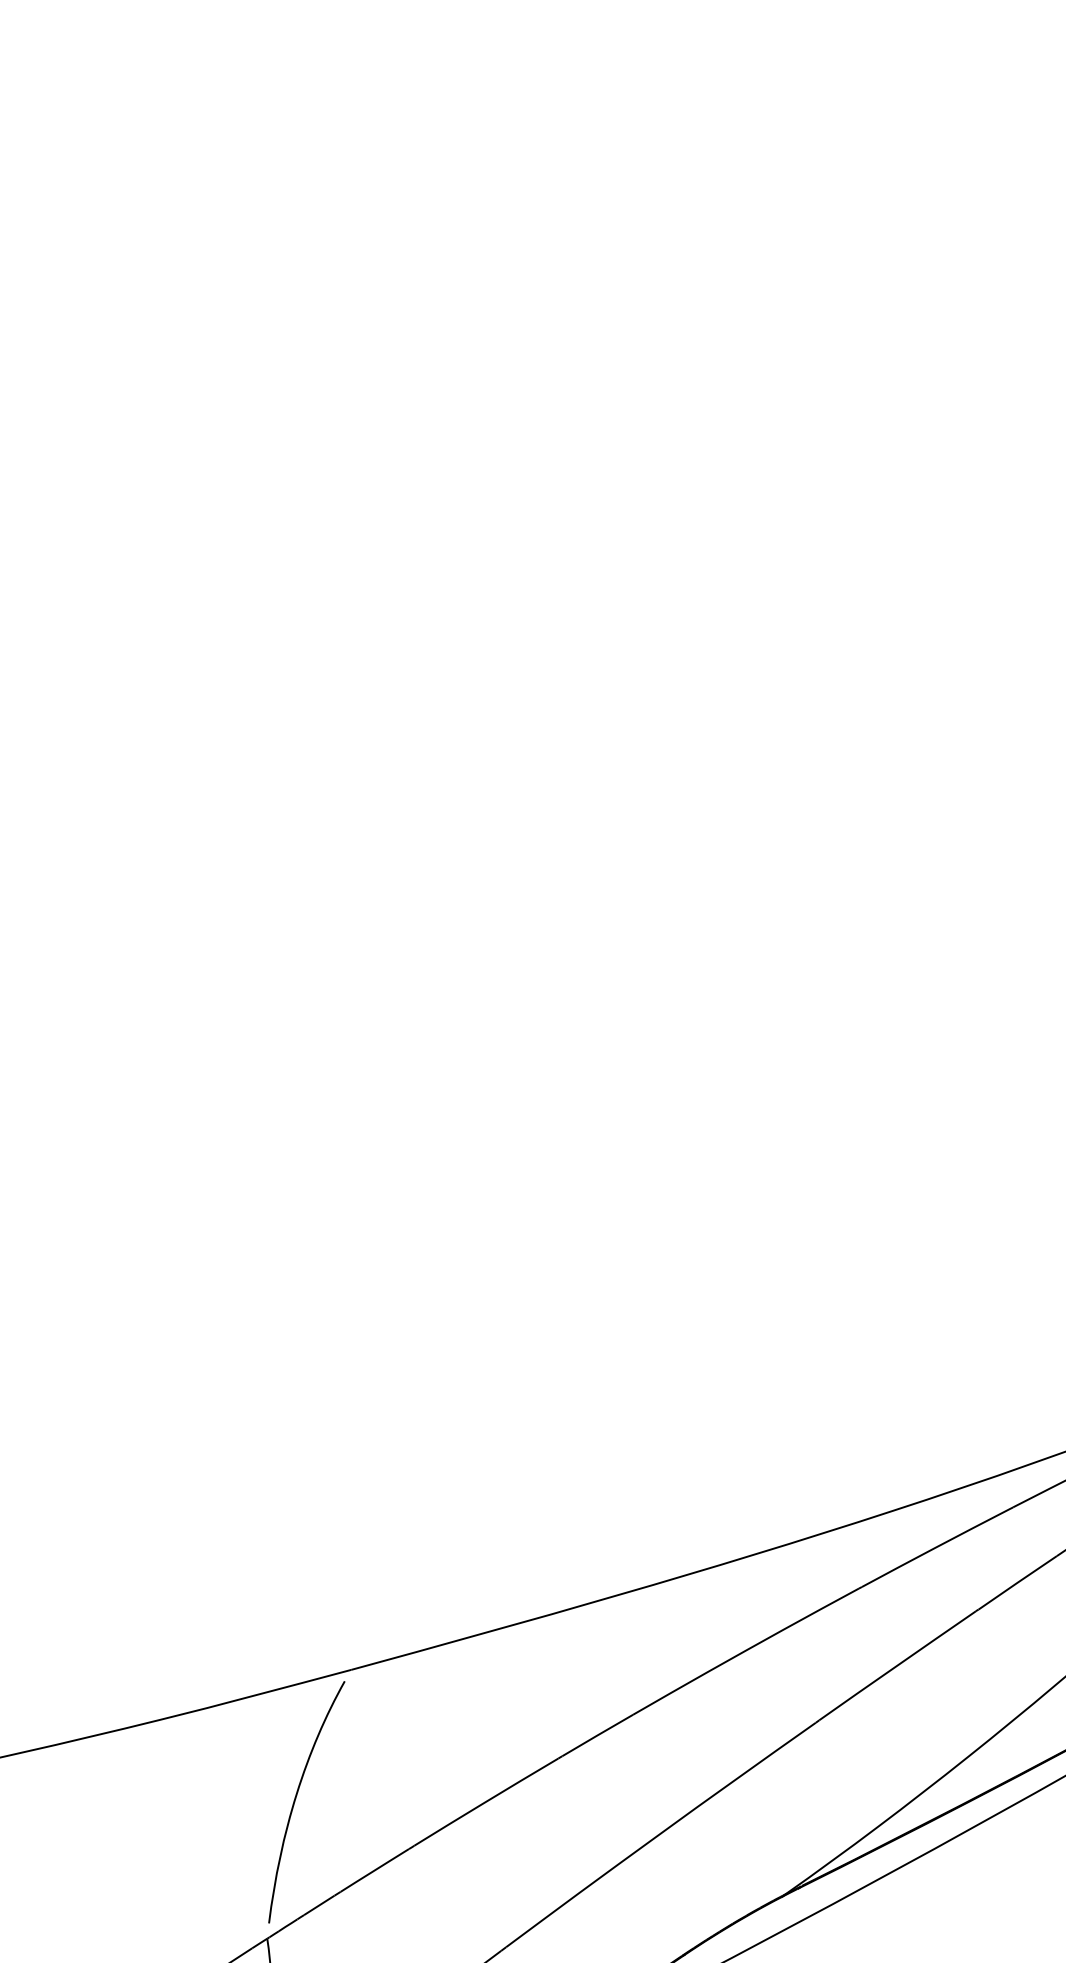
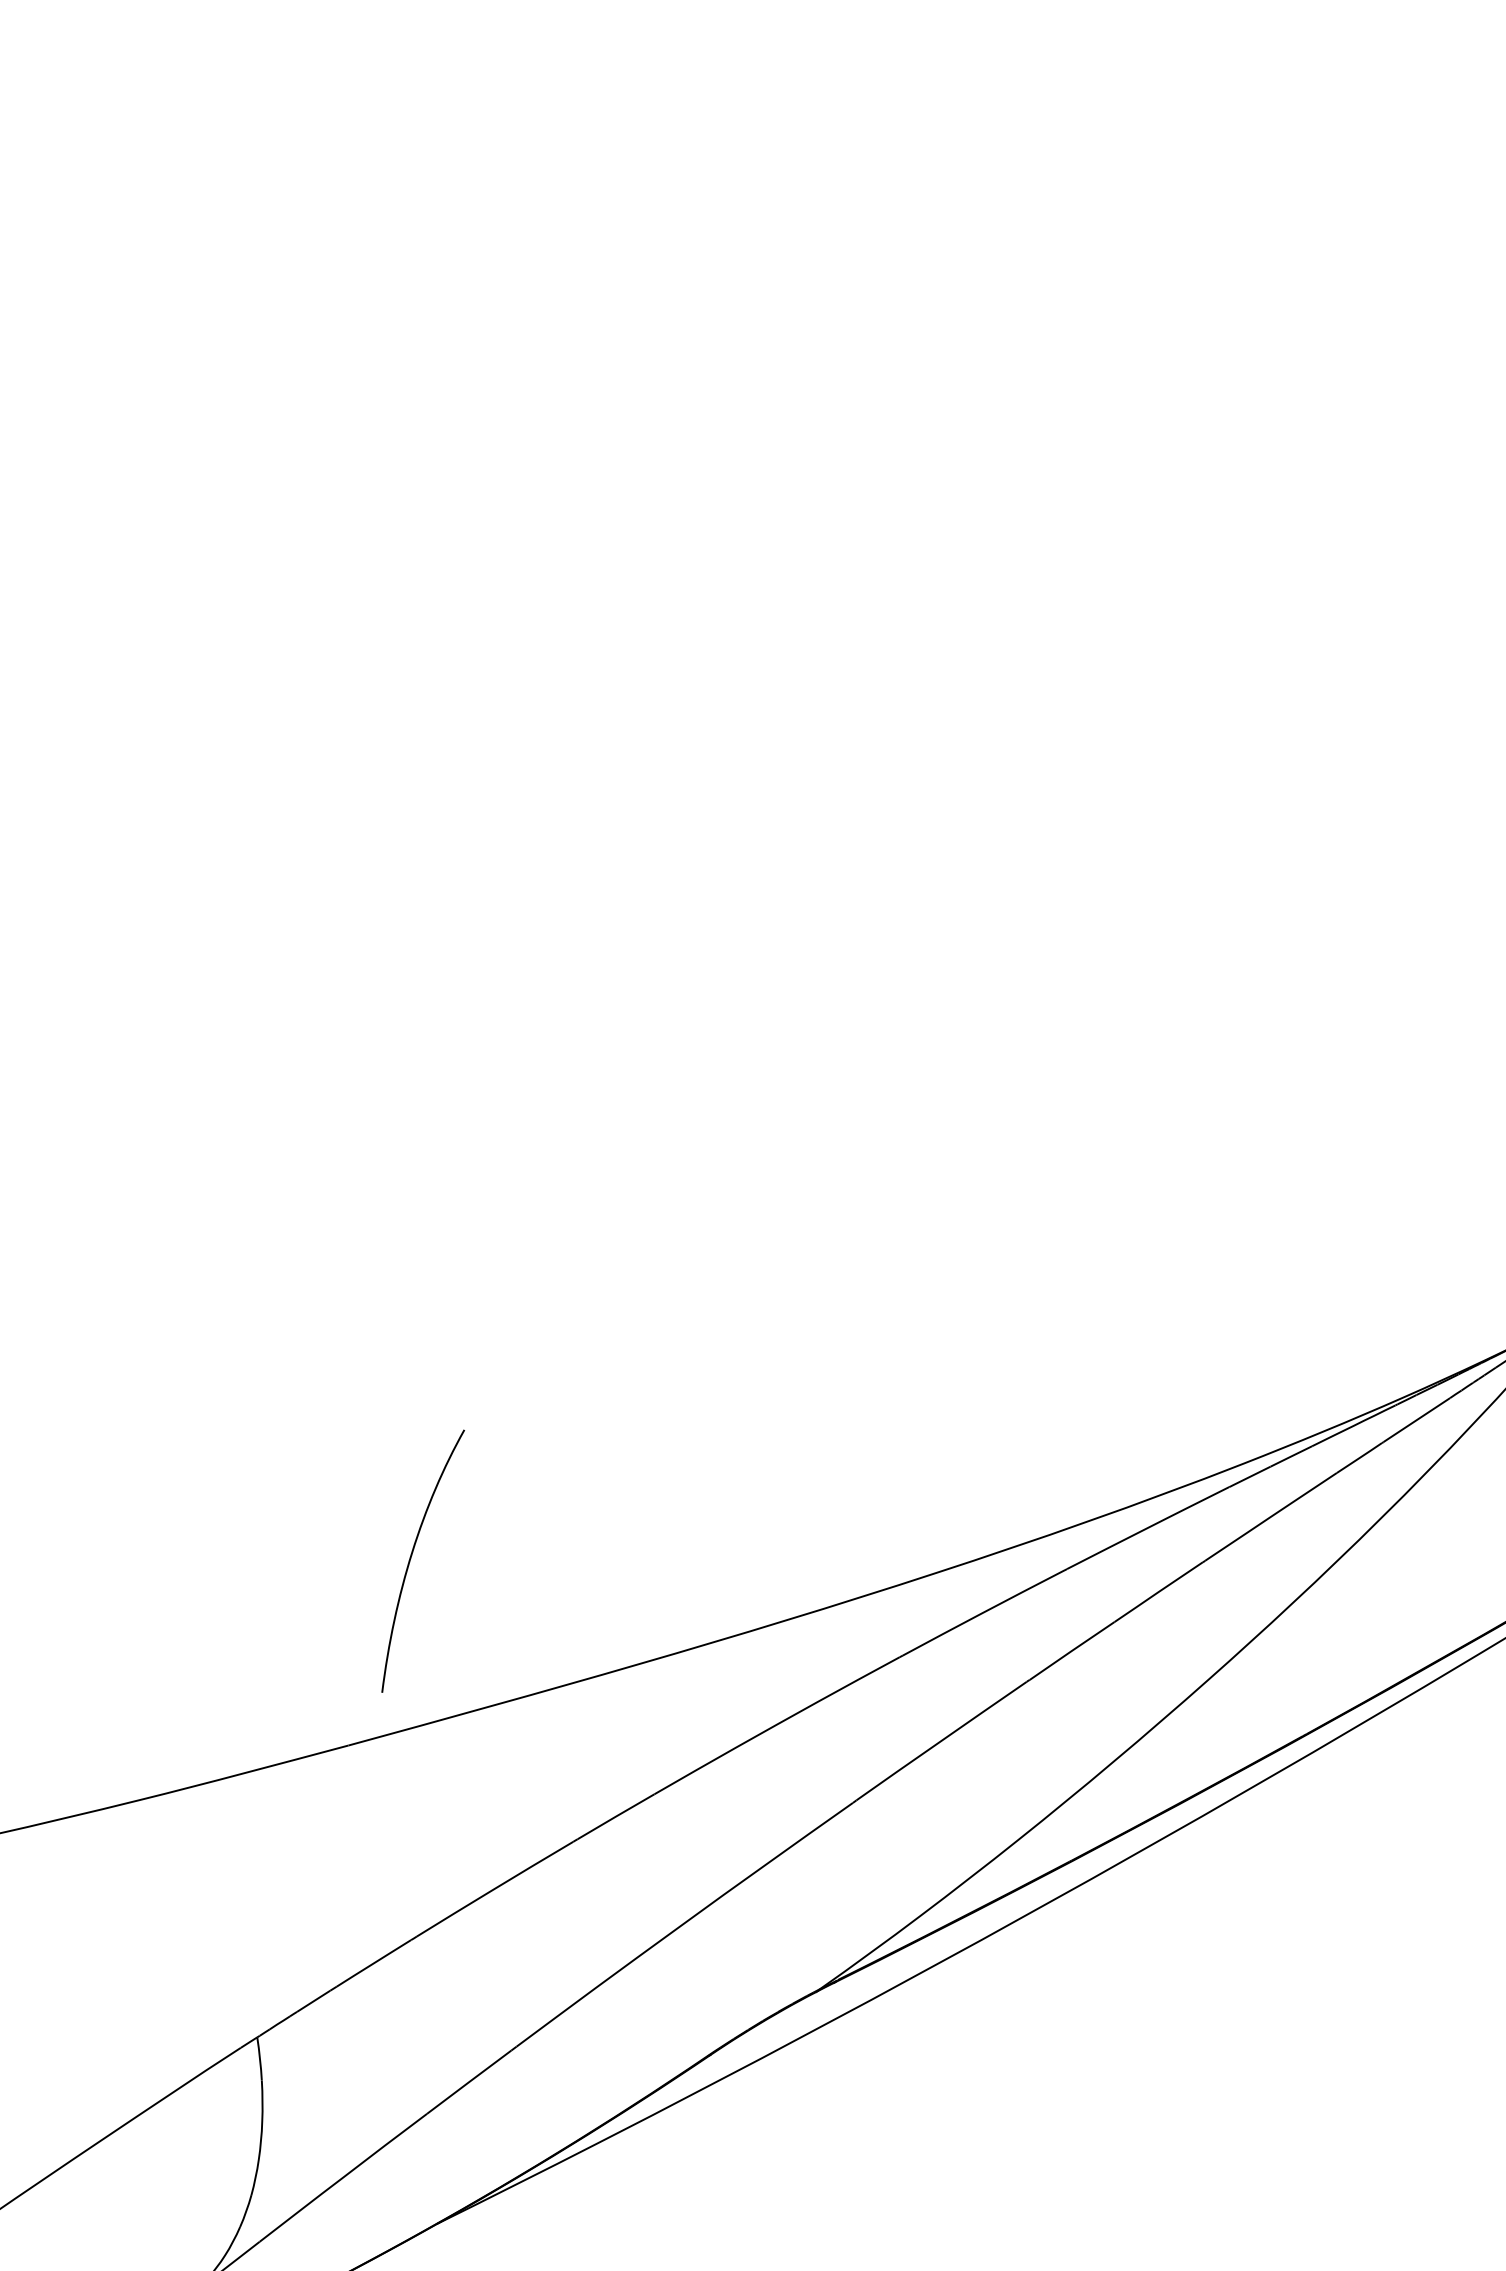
curve: (296, 1796) -> (412, 1555), moved

